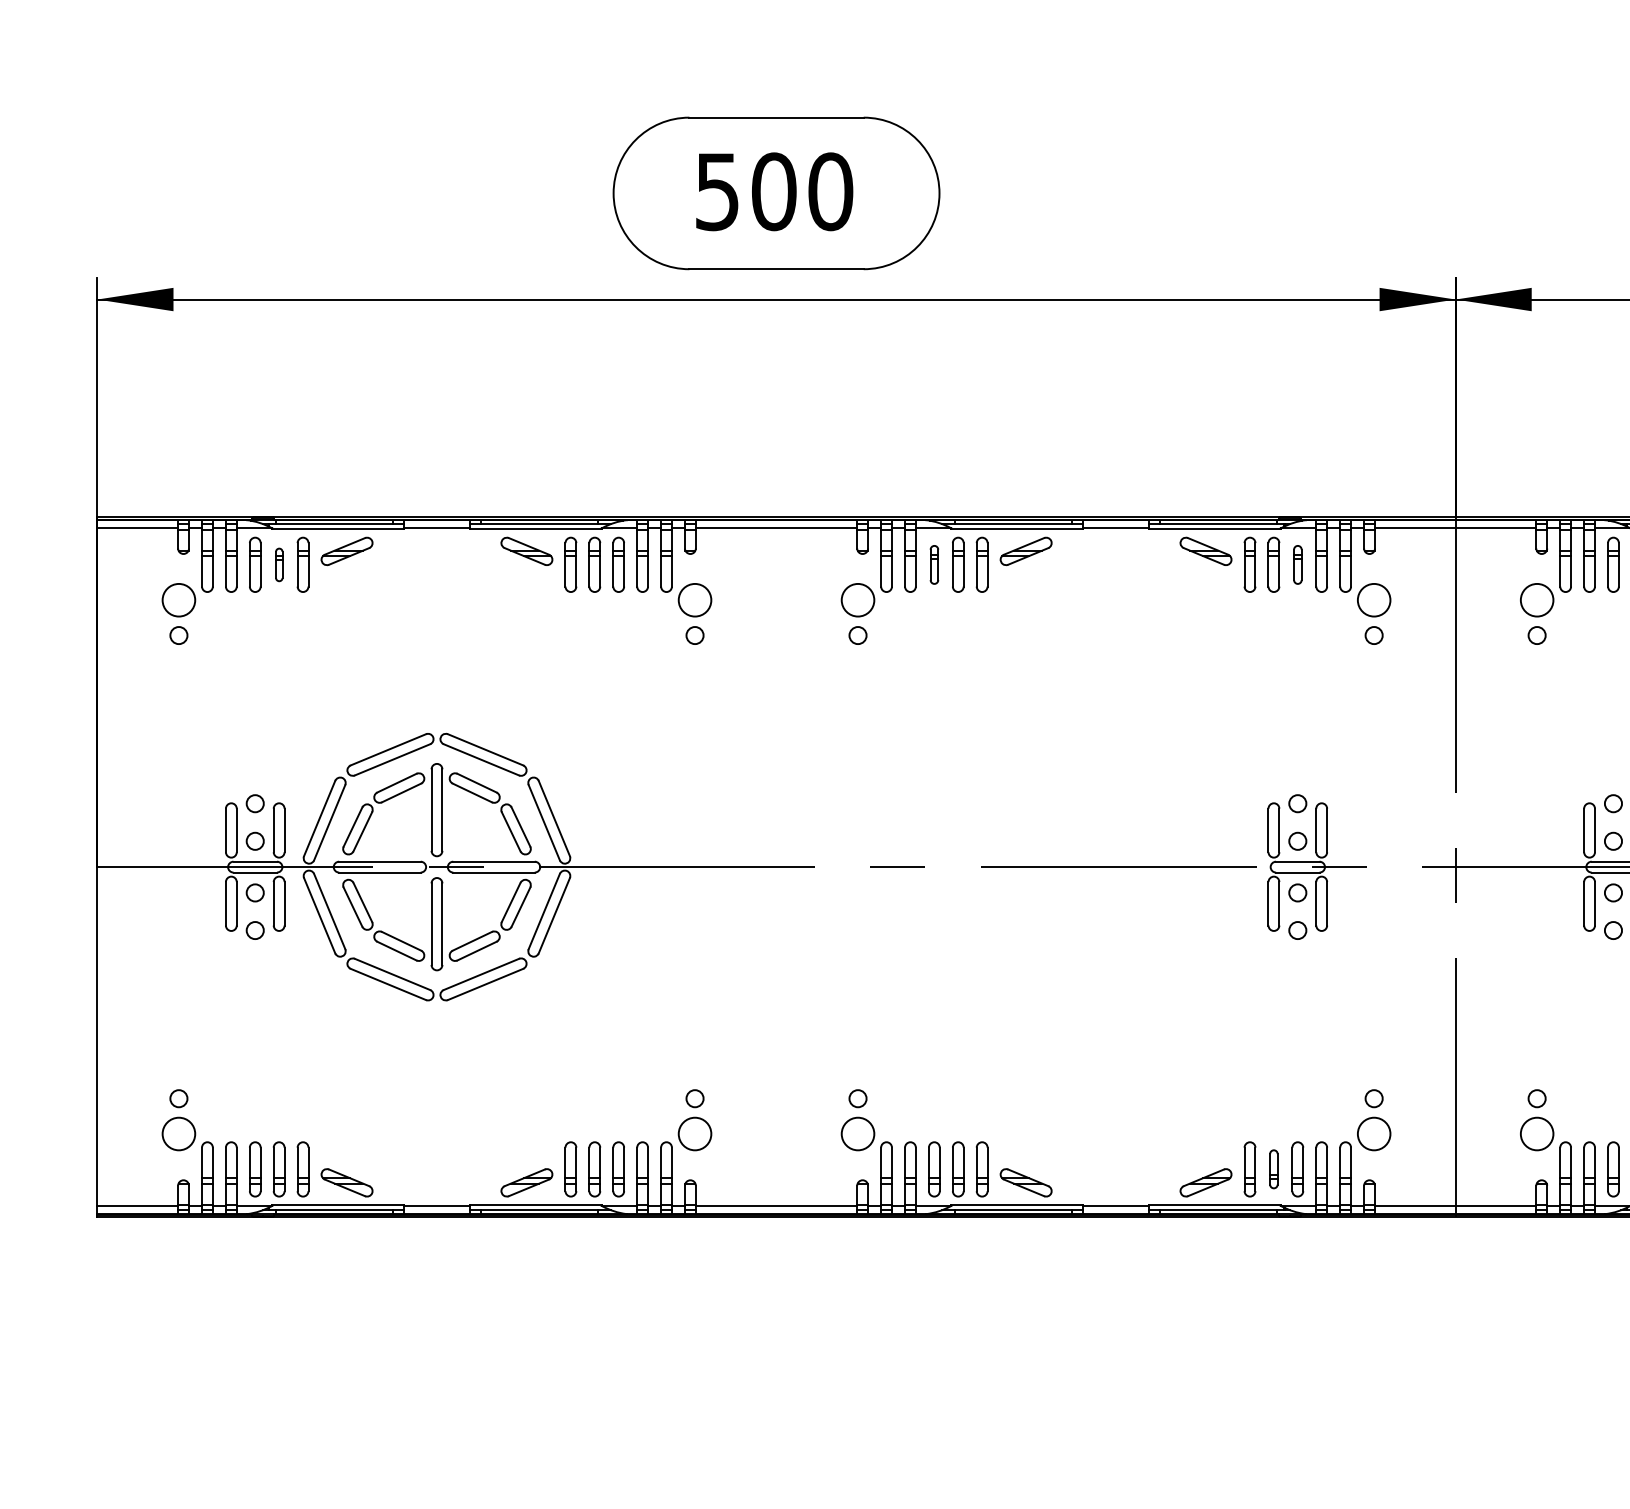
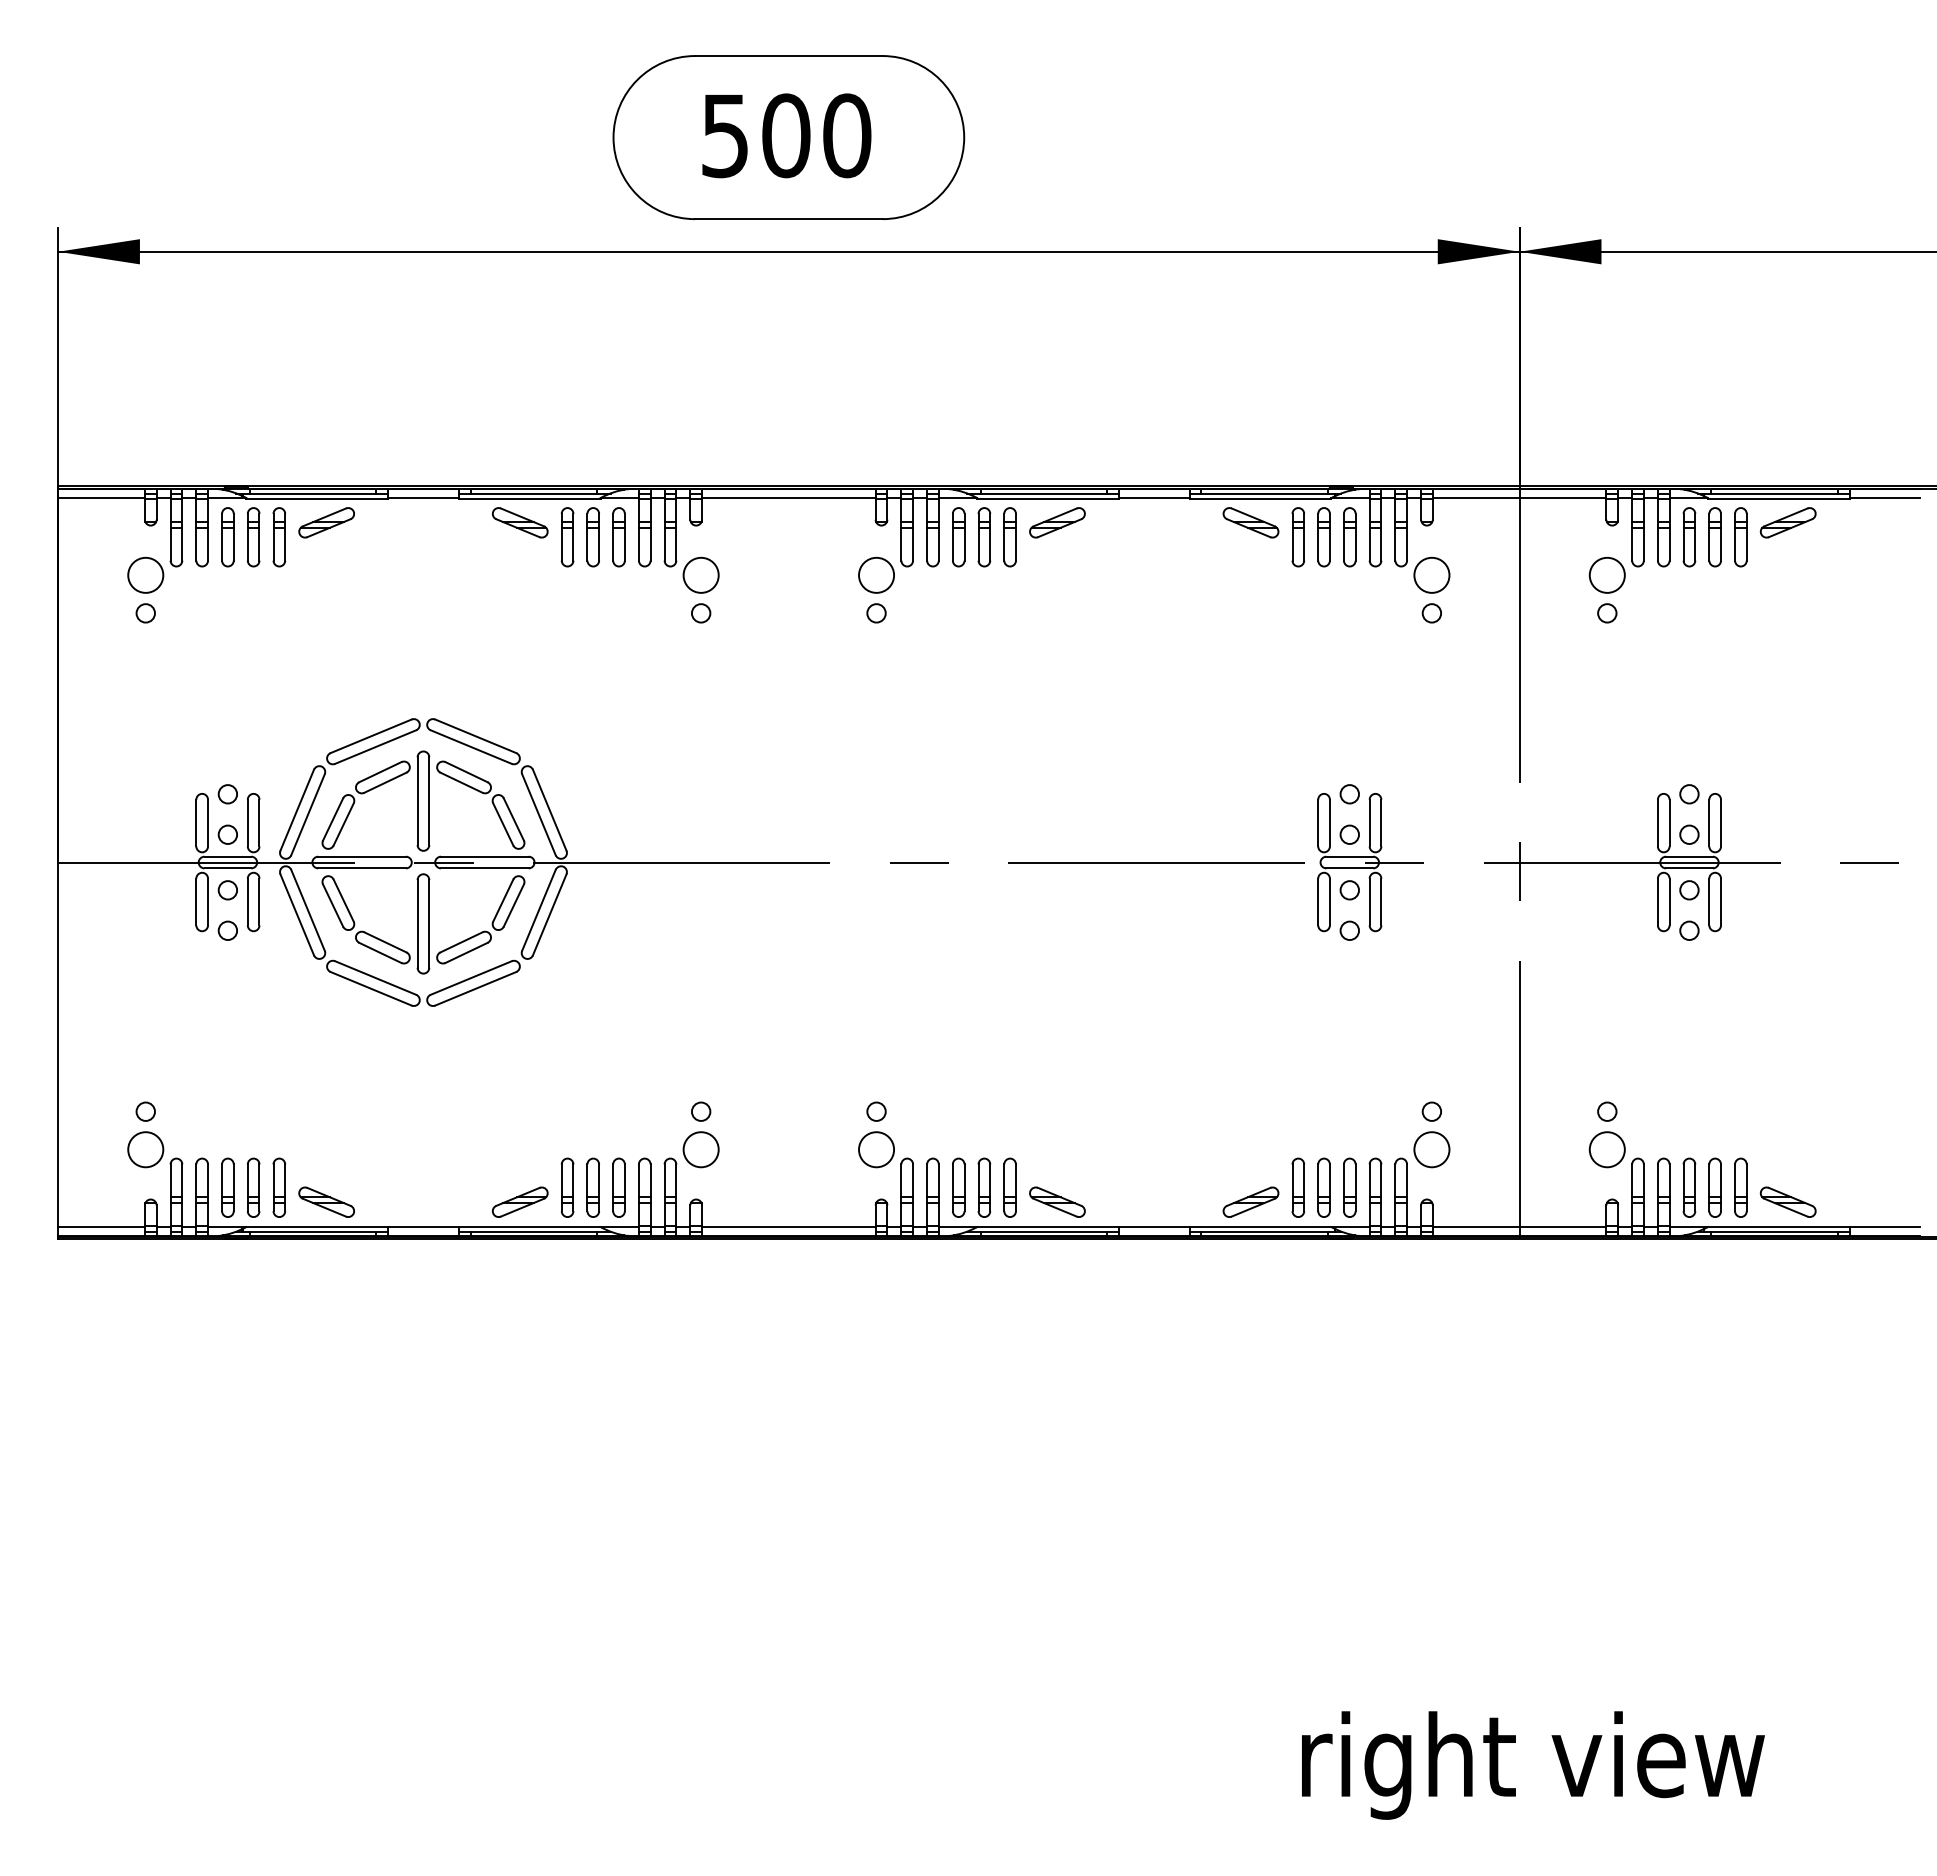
part: (279, 565) -> (253, 537), size x1.67
part: (934, 565) -> (958, 537), size x1.43
part: (1297, 565) -> (1349, 537), size x1.43
part: (1273, 1169) -> (1323, 1187), size x1.43

